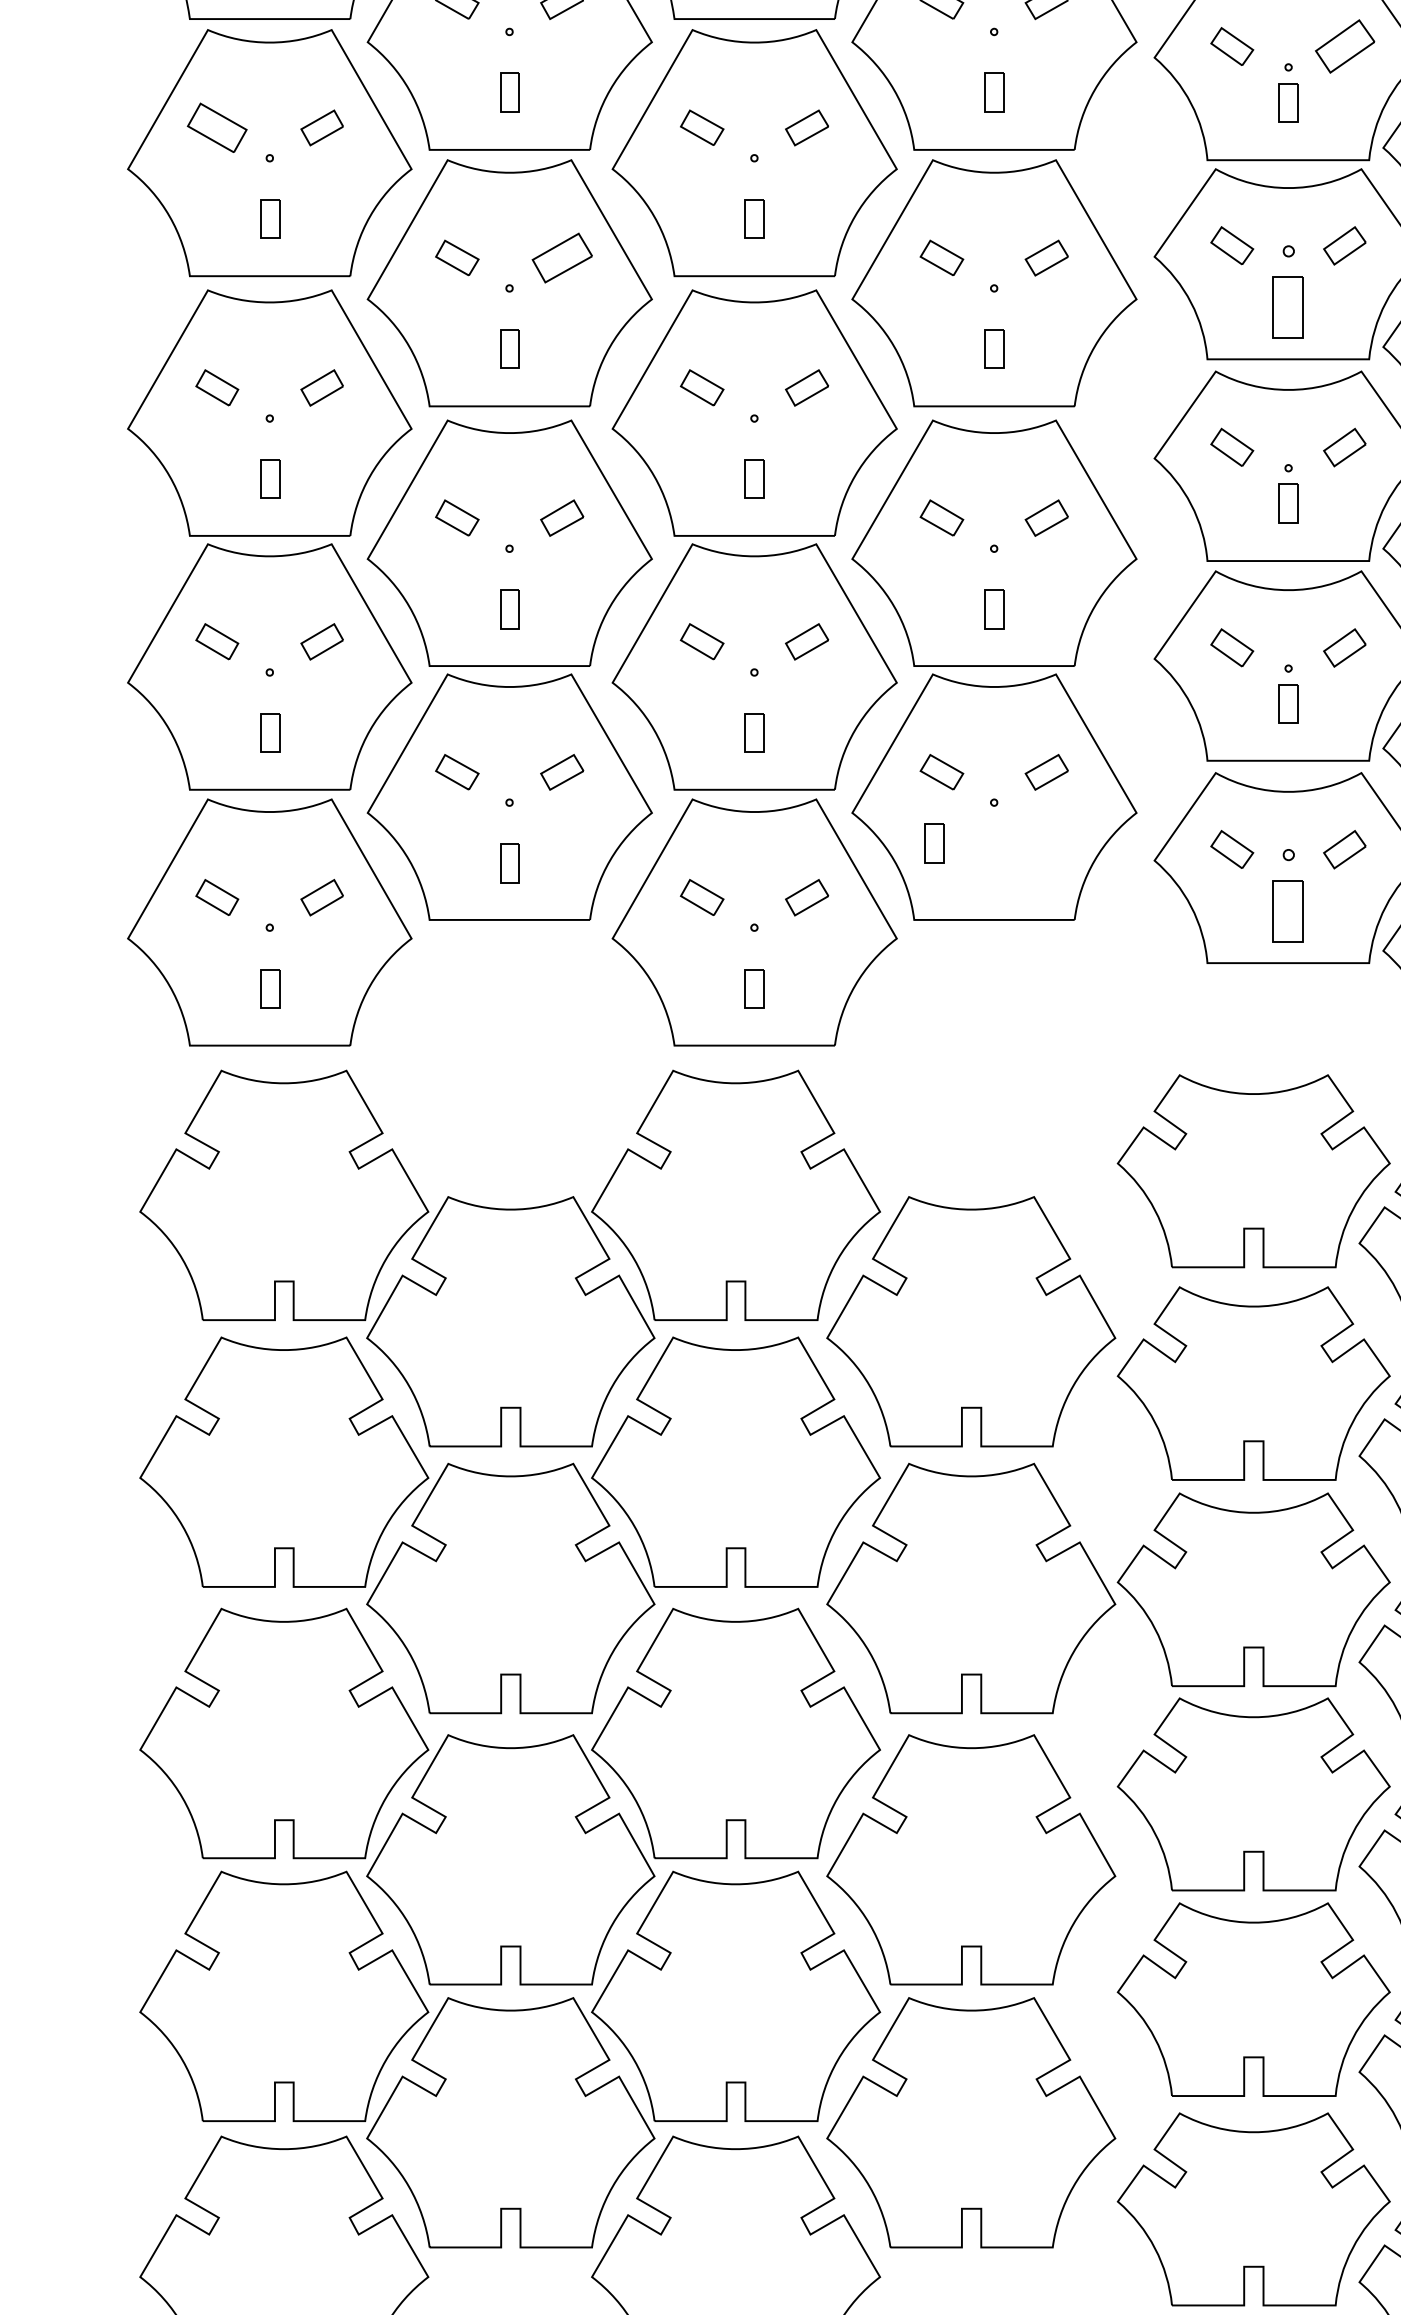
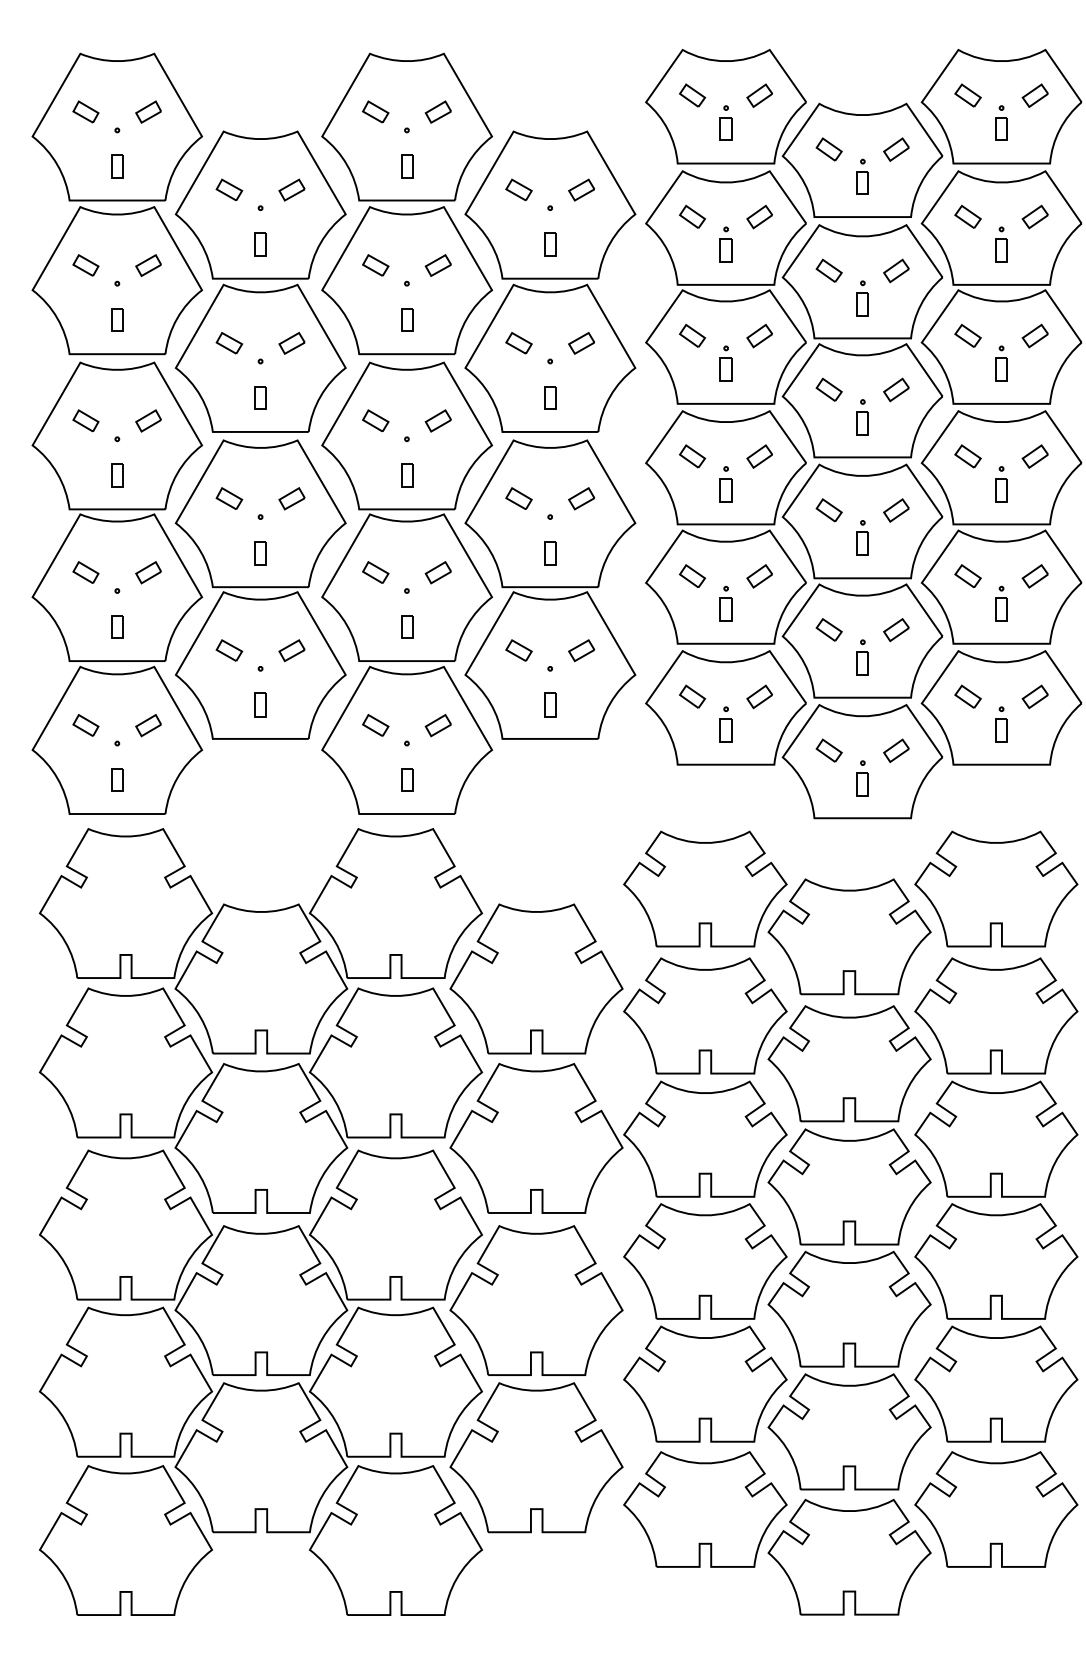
part: (1344, 47) -> (759, 217), size x0.71
part: (216, 127) -> (85, 265), size x0.71
part: (561, 258) -> (291, 343), size x0.71
part: (1287, 291) -> (725, 363), size x0.62
part: (934, 842) -> (550, 704), moved
part: (1287, 895) -> (725, 724), size x0.62

